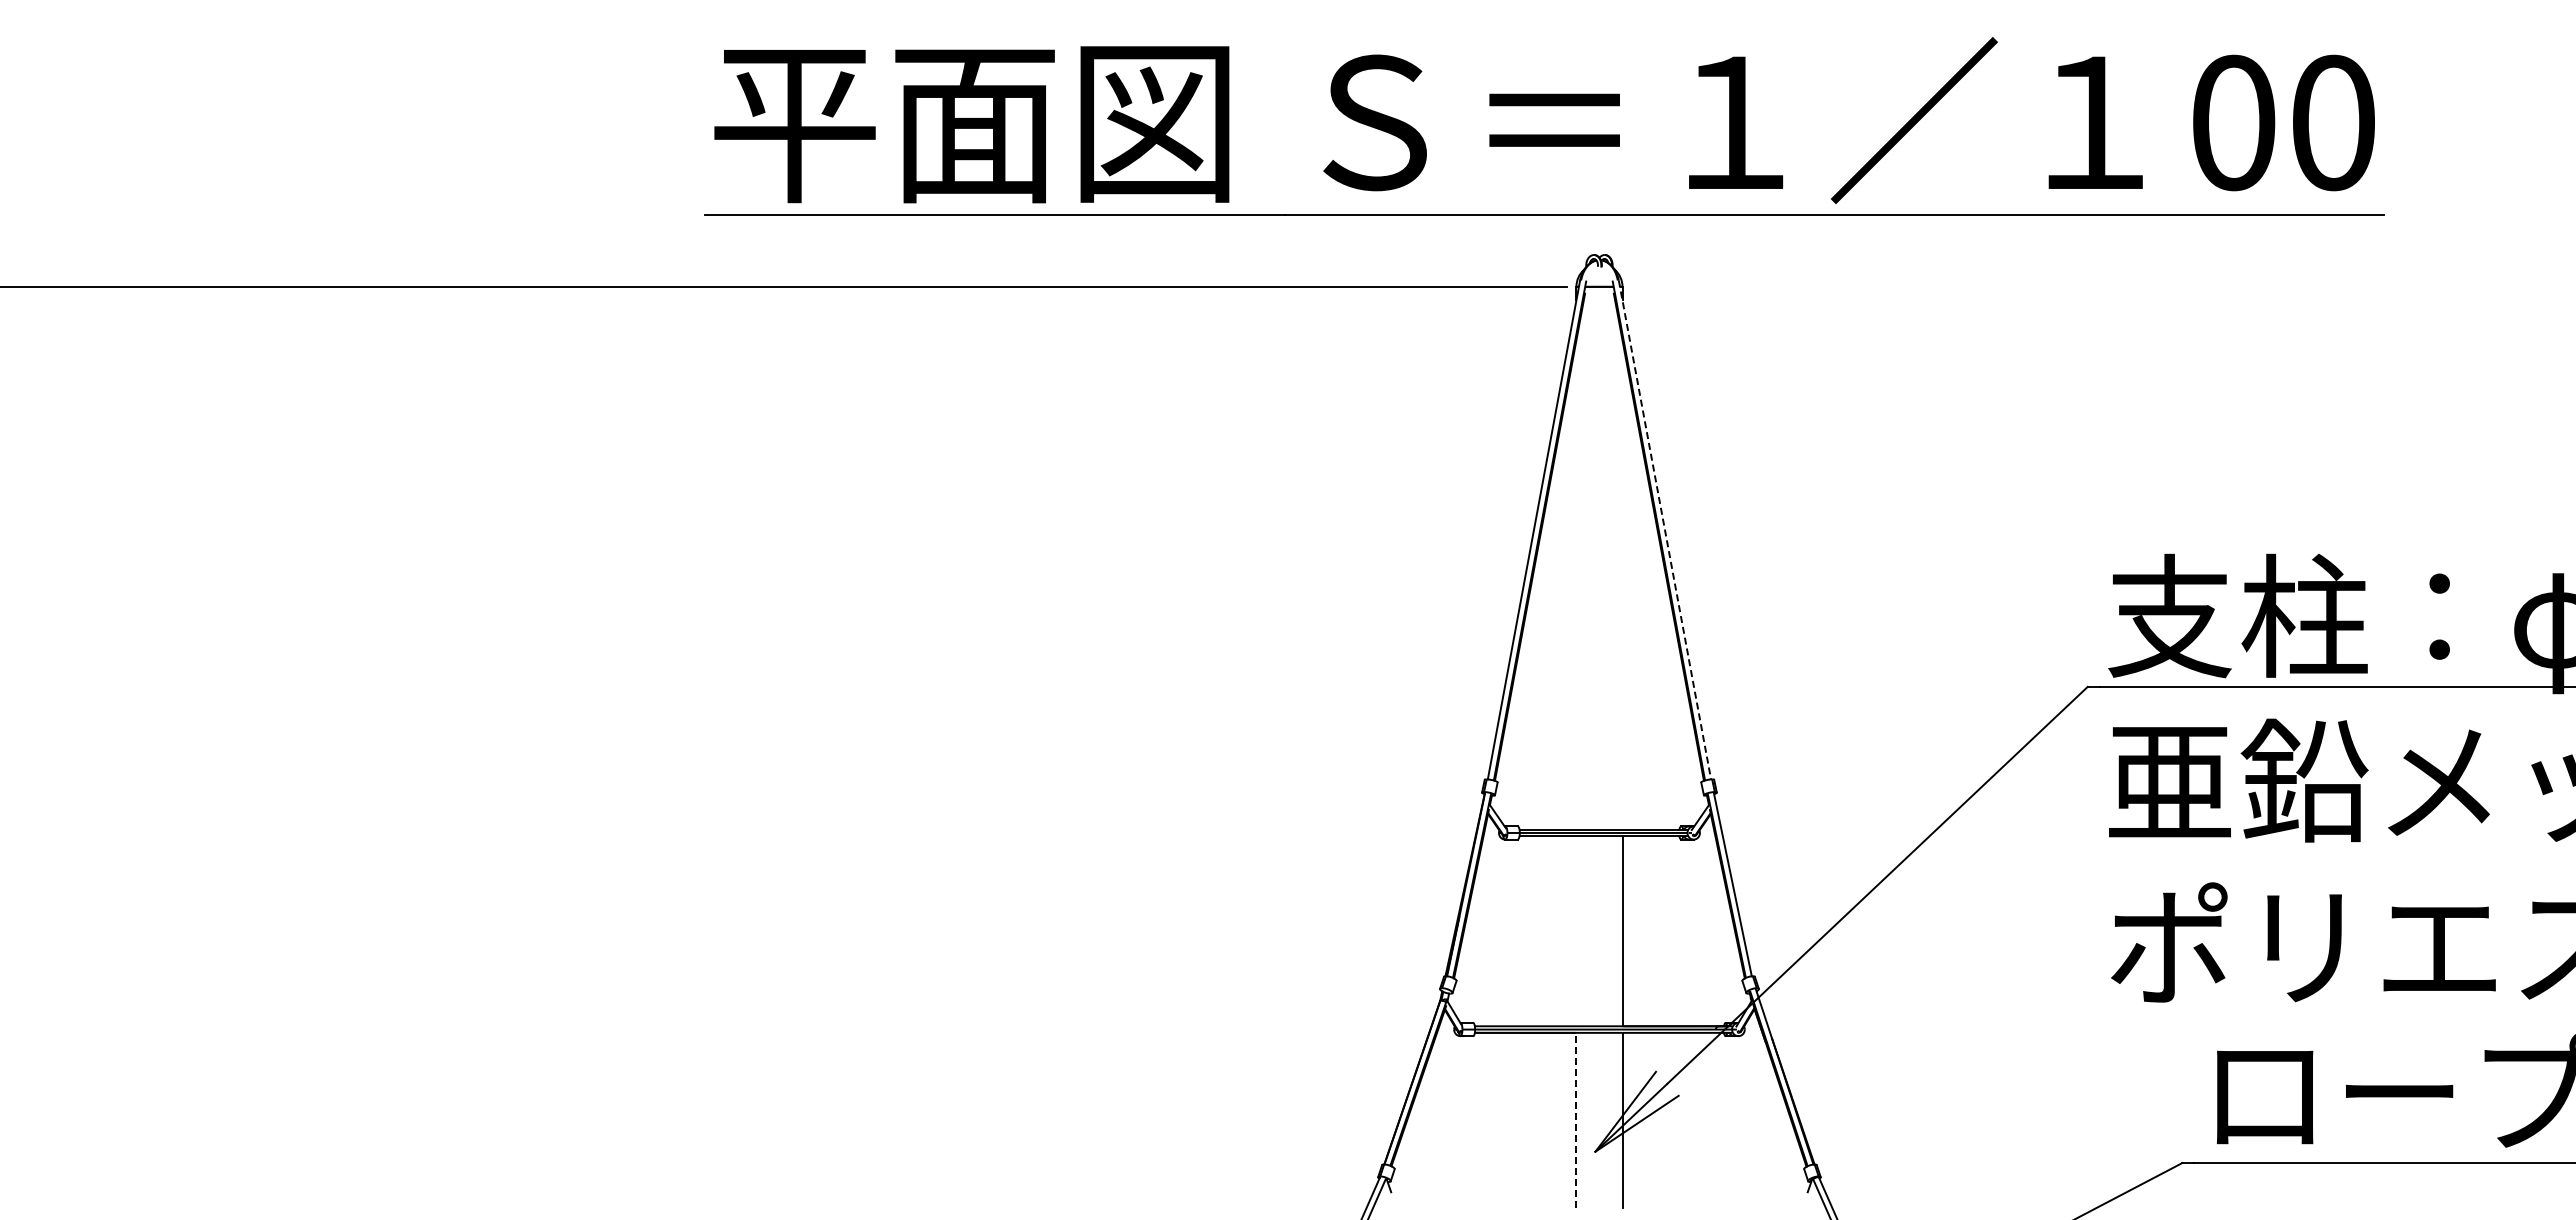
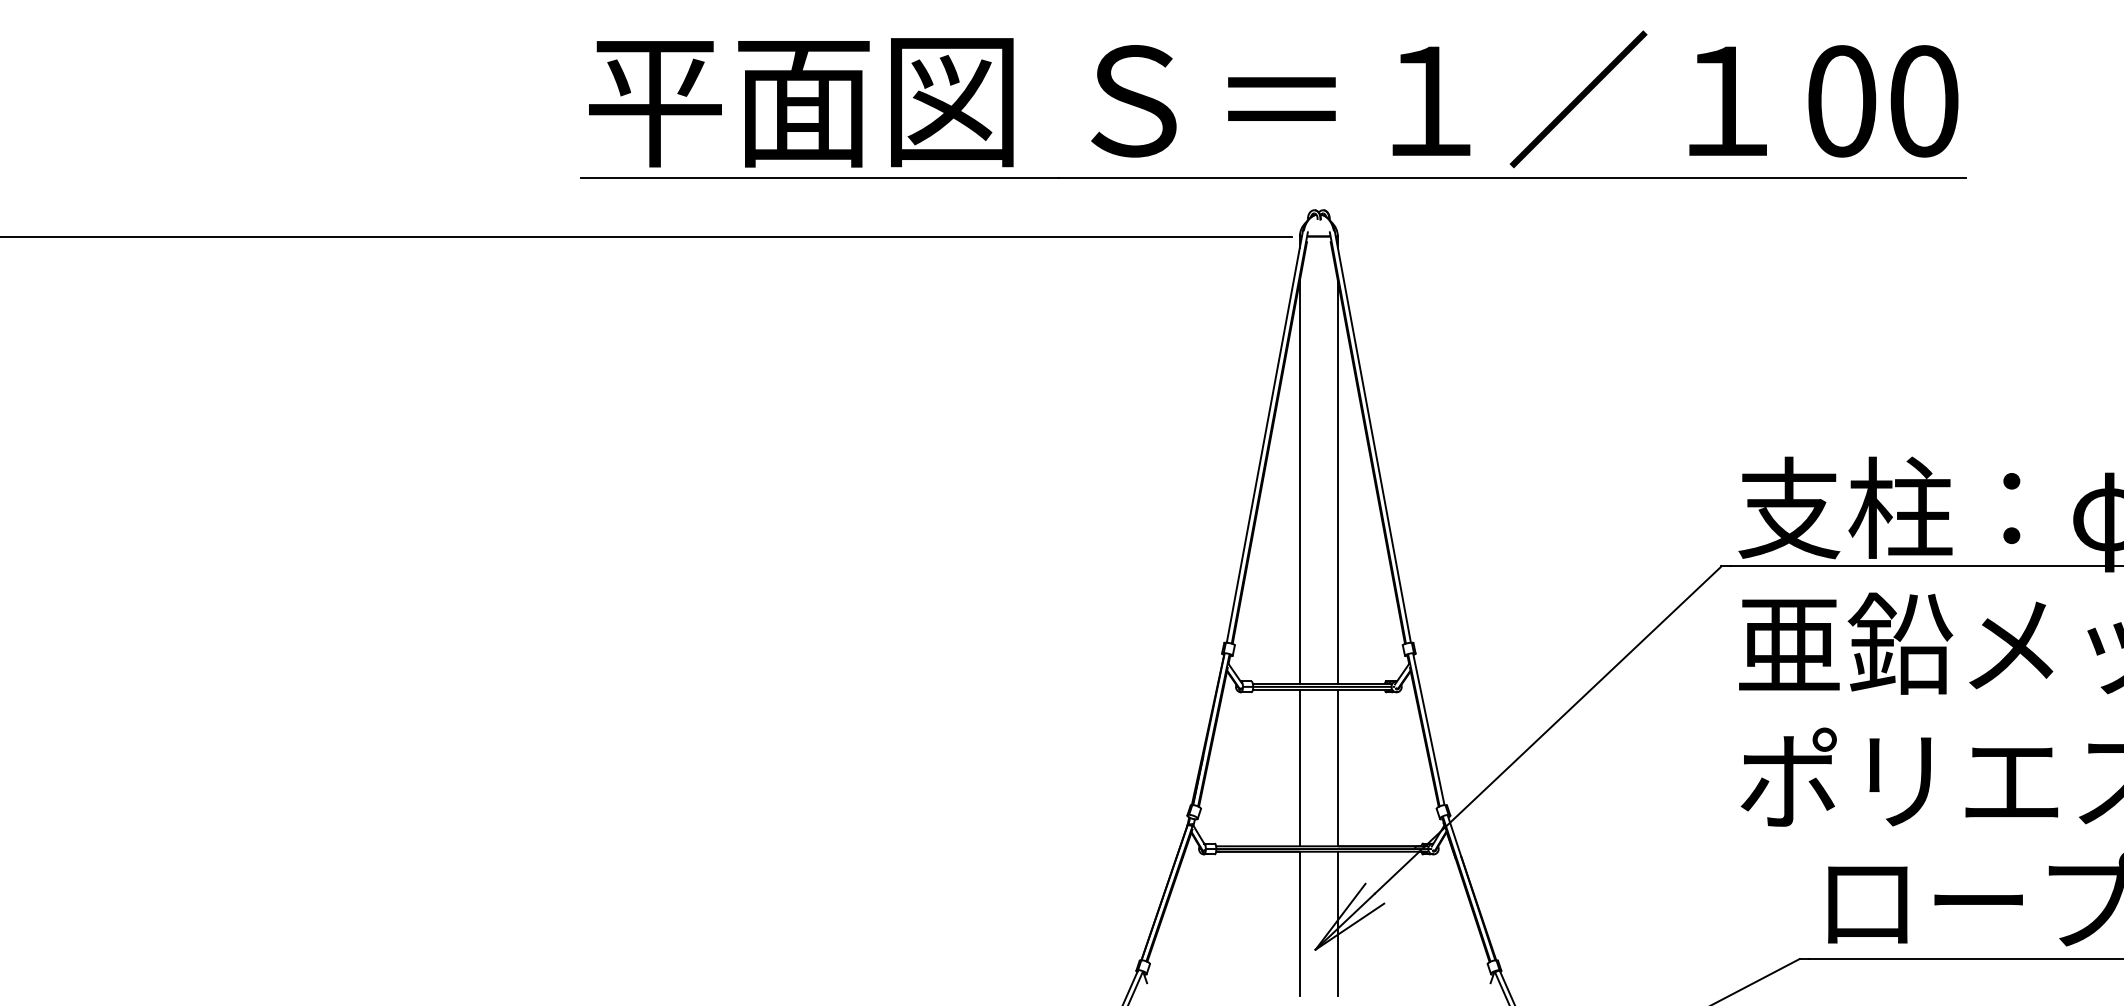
line: (1664, 530) -> (1372, 437), dashed -> solid
line: (1576, 584) -> (1299, 481), added
line: (1622, 584) -> (1337, 481), added
line: (1576, 931) -> (1299, 768), added
line: (1576, 1120) -> (1299, 924), dashed -> solid

